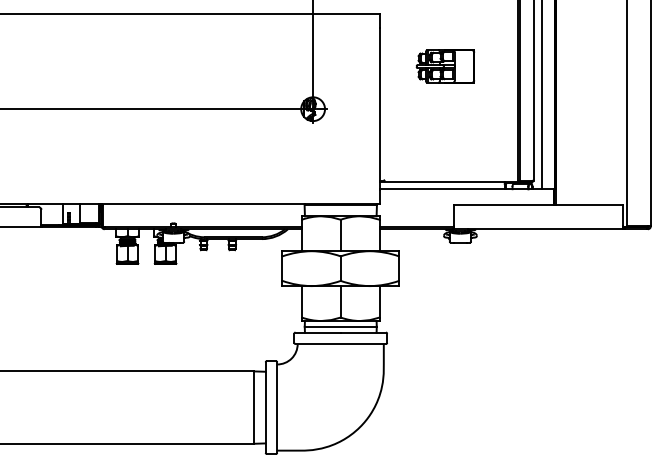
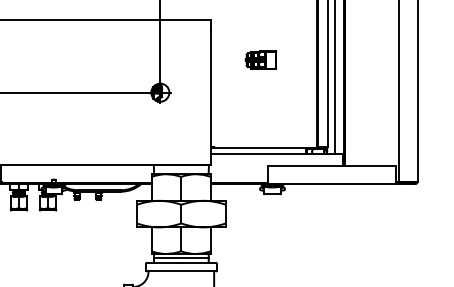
part: (444, 66) -> (260, 60), size x0.7

